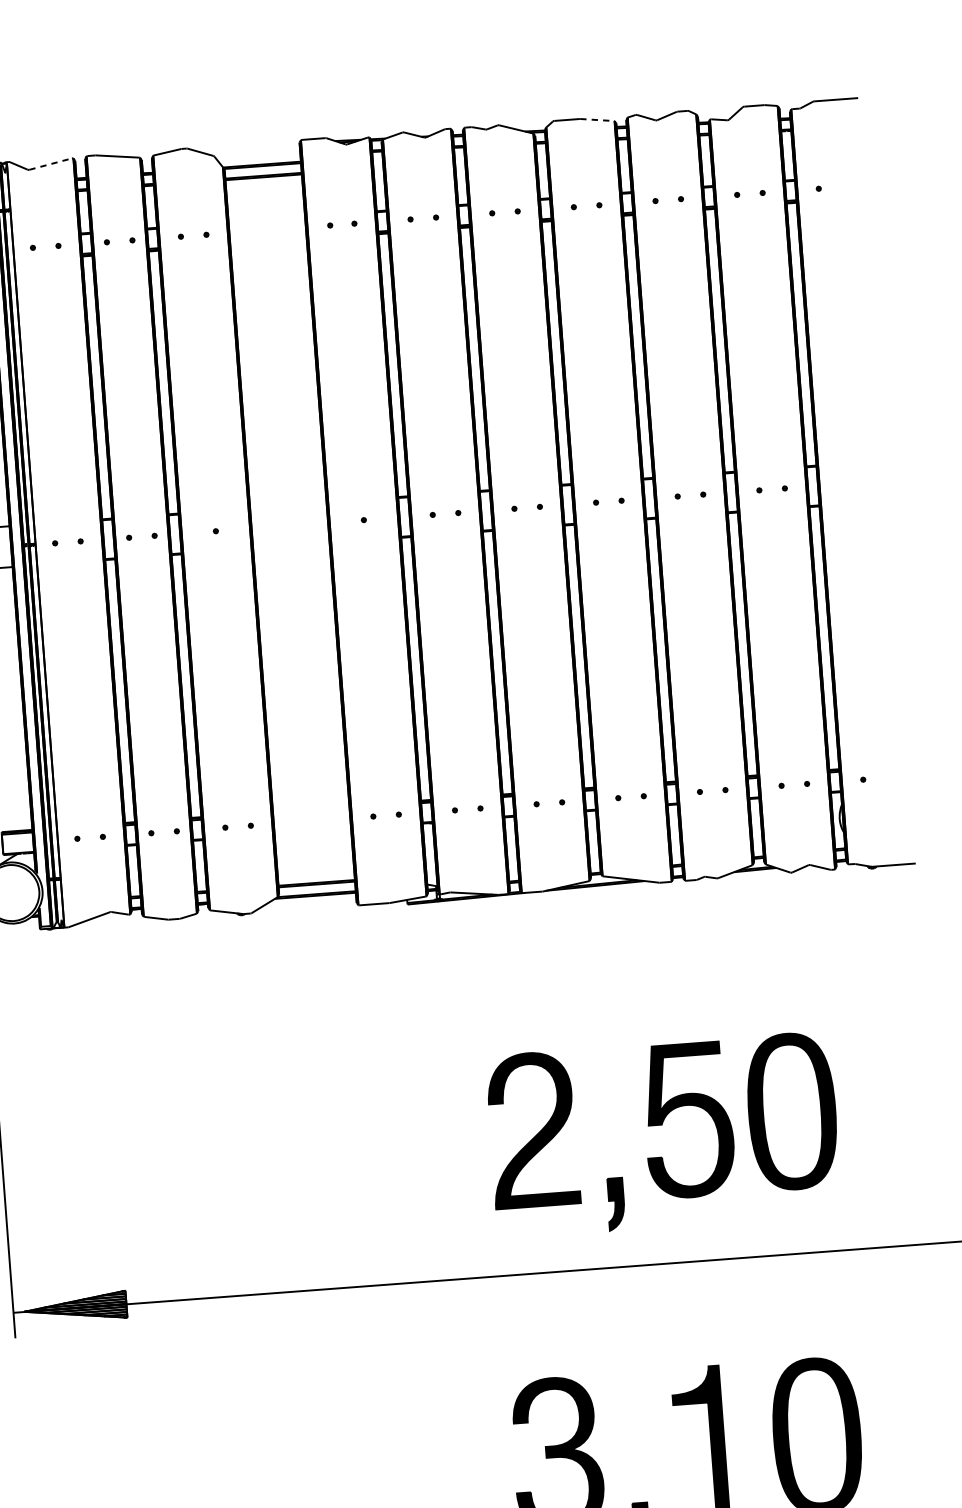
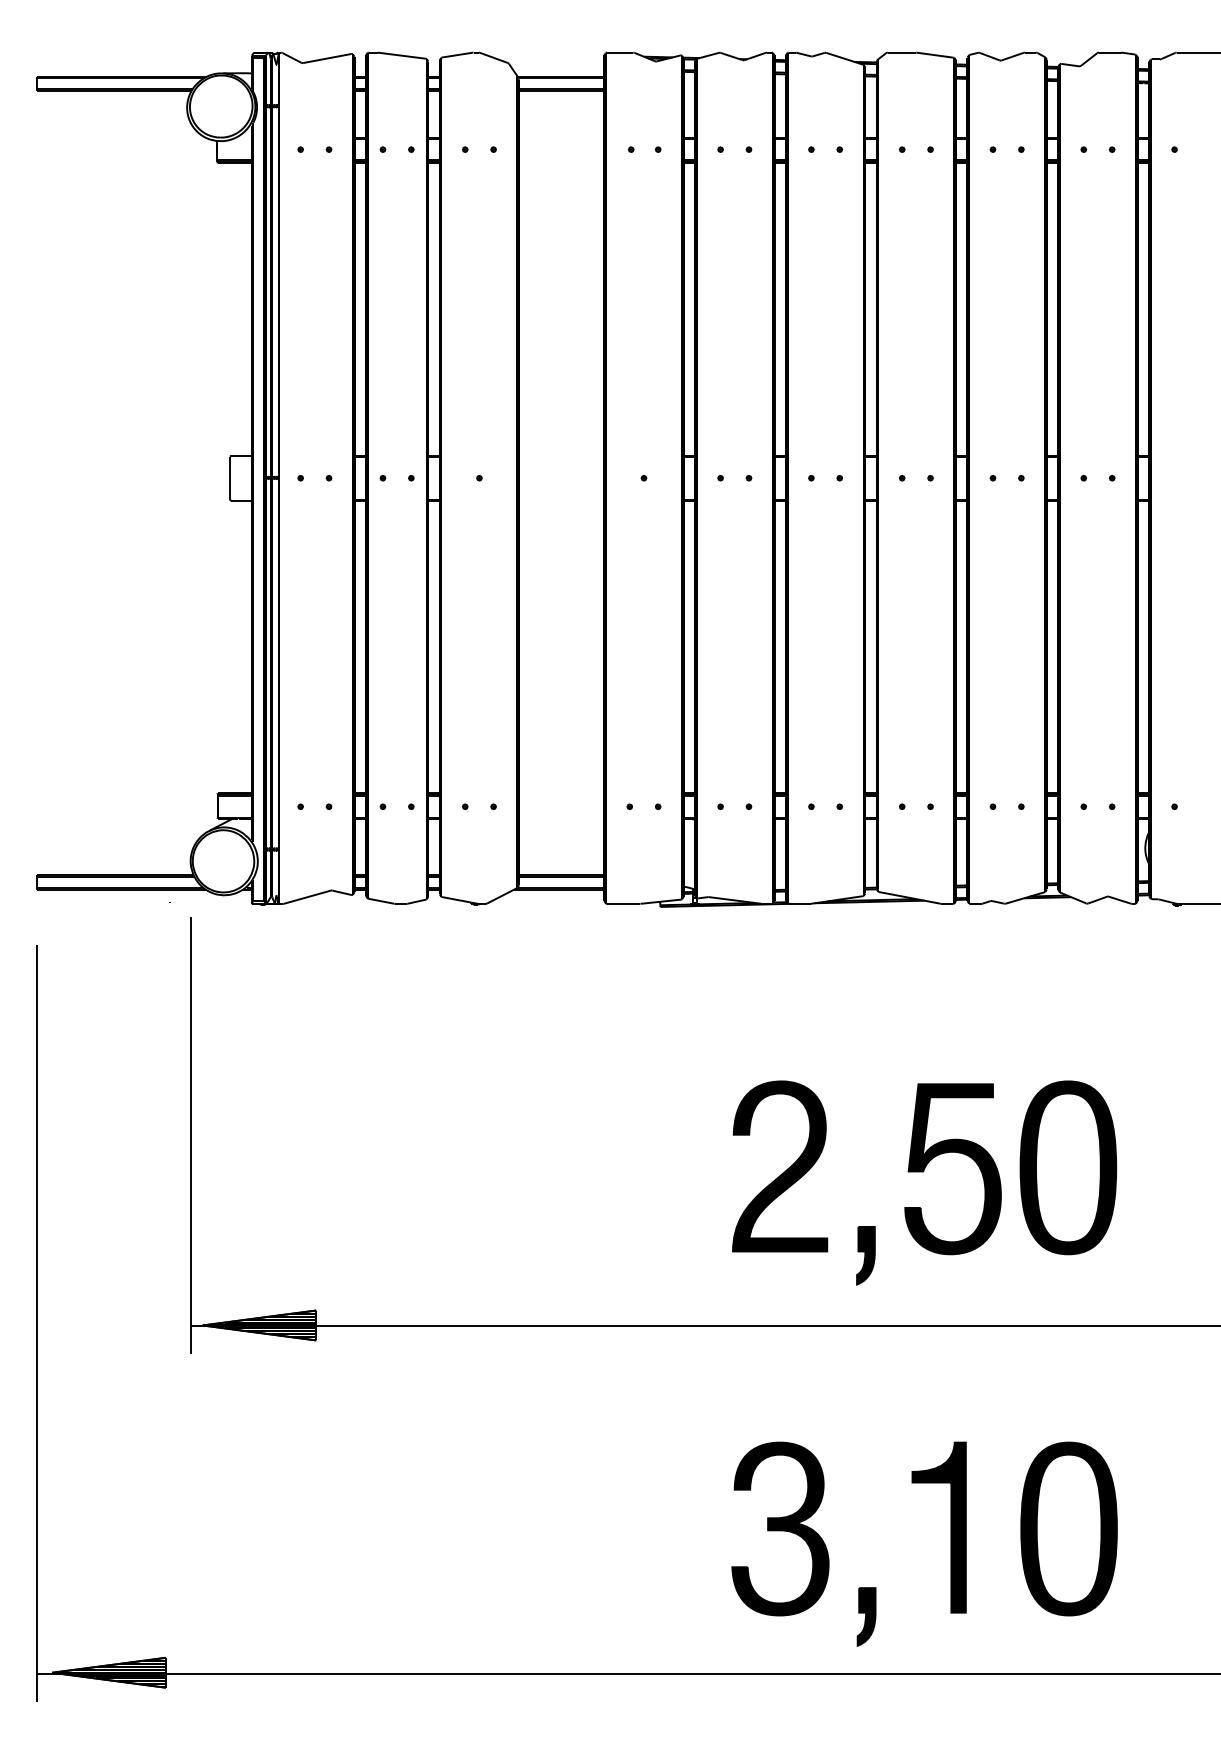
line: (597, 120) -> (935, 55), dashed -> solid
line: (50, 164) -> (327, 58), dashed -> solid

